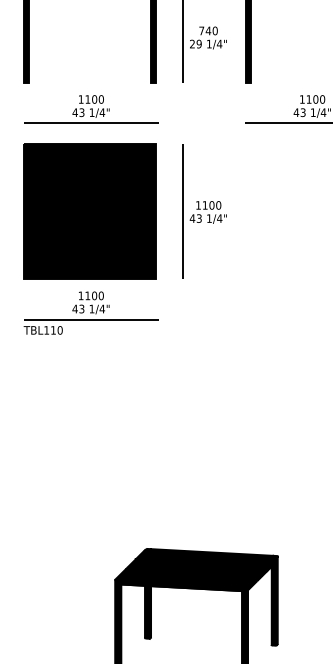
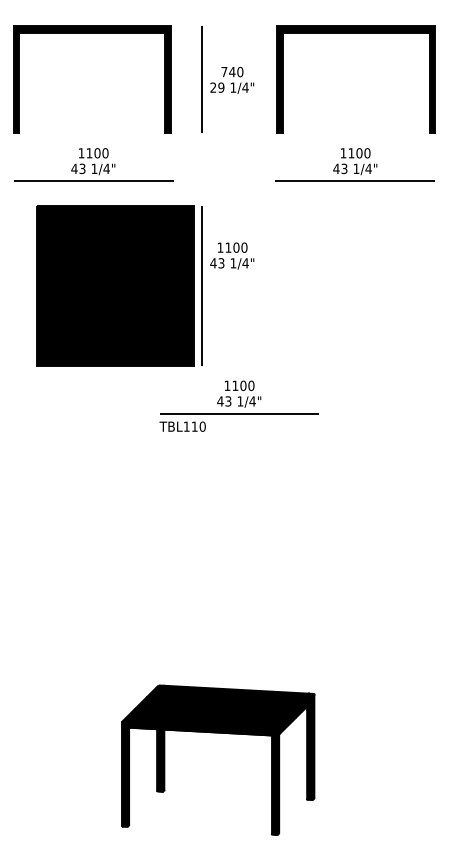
part: (90, 211) -> (115, 285), moved
text: (208, 212) -> (232, 255), moved
part: (90, 312) -> (238, 405), moved

